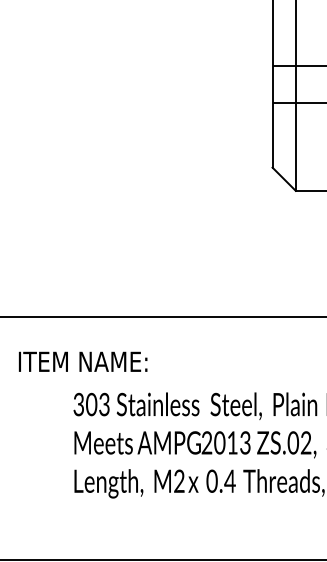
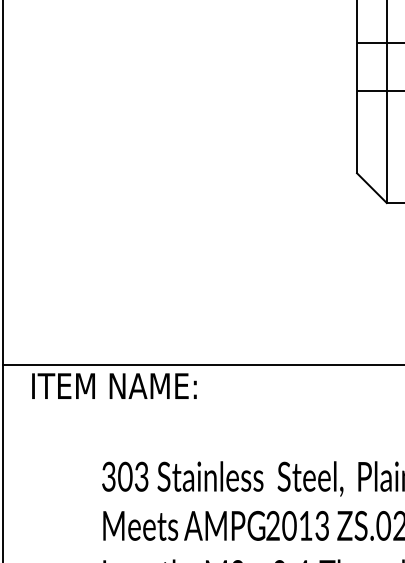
text: (83, 361) -> (114, 385), moved

